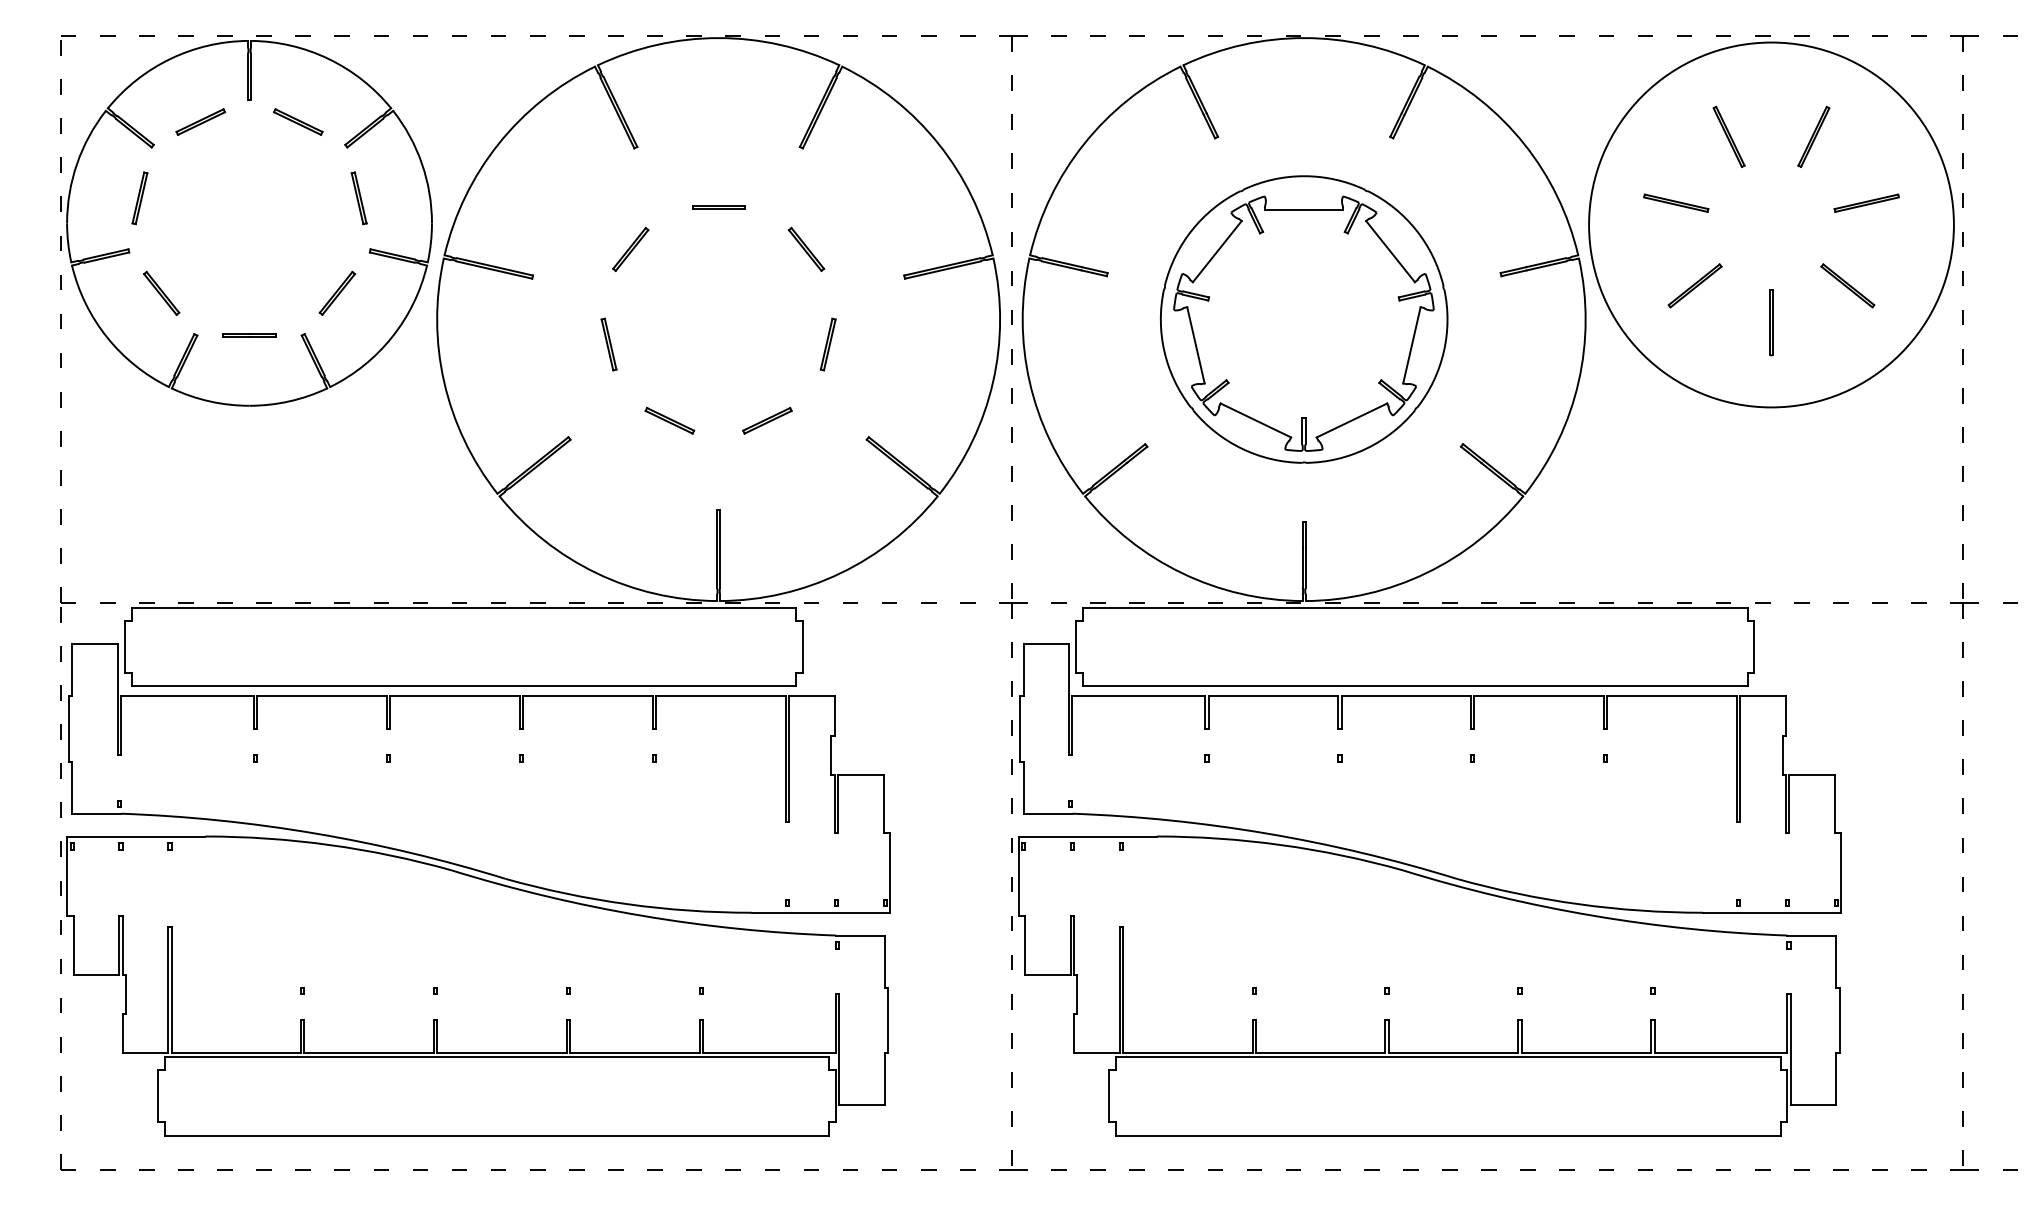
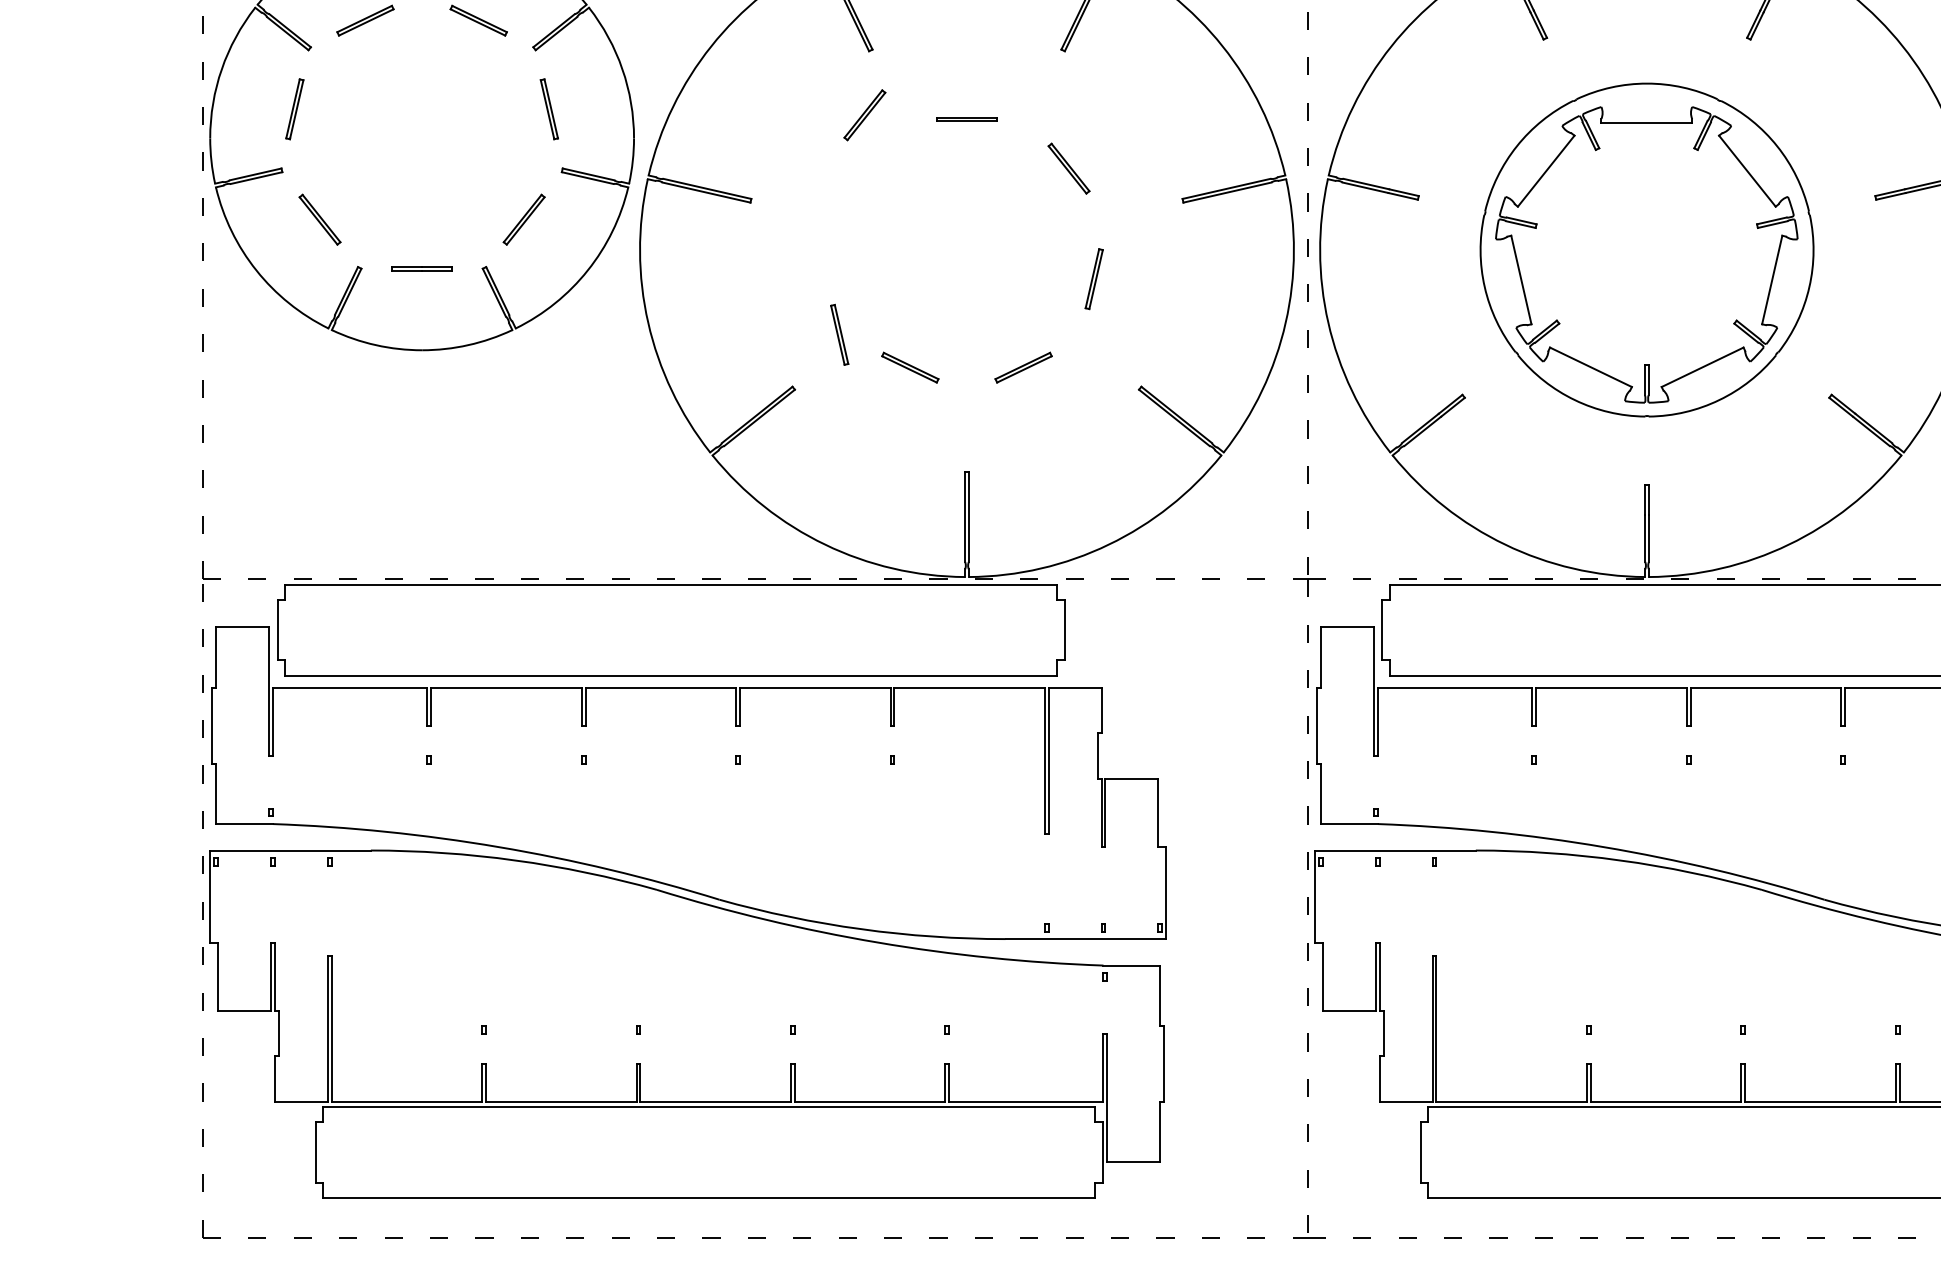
part: (630, 248) -> (864, 114), moved
part: (608, 344) -> (839, 334), moved

